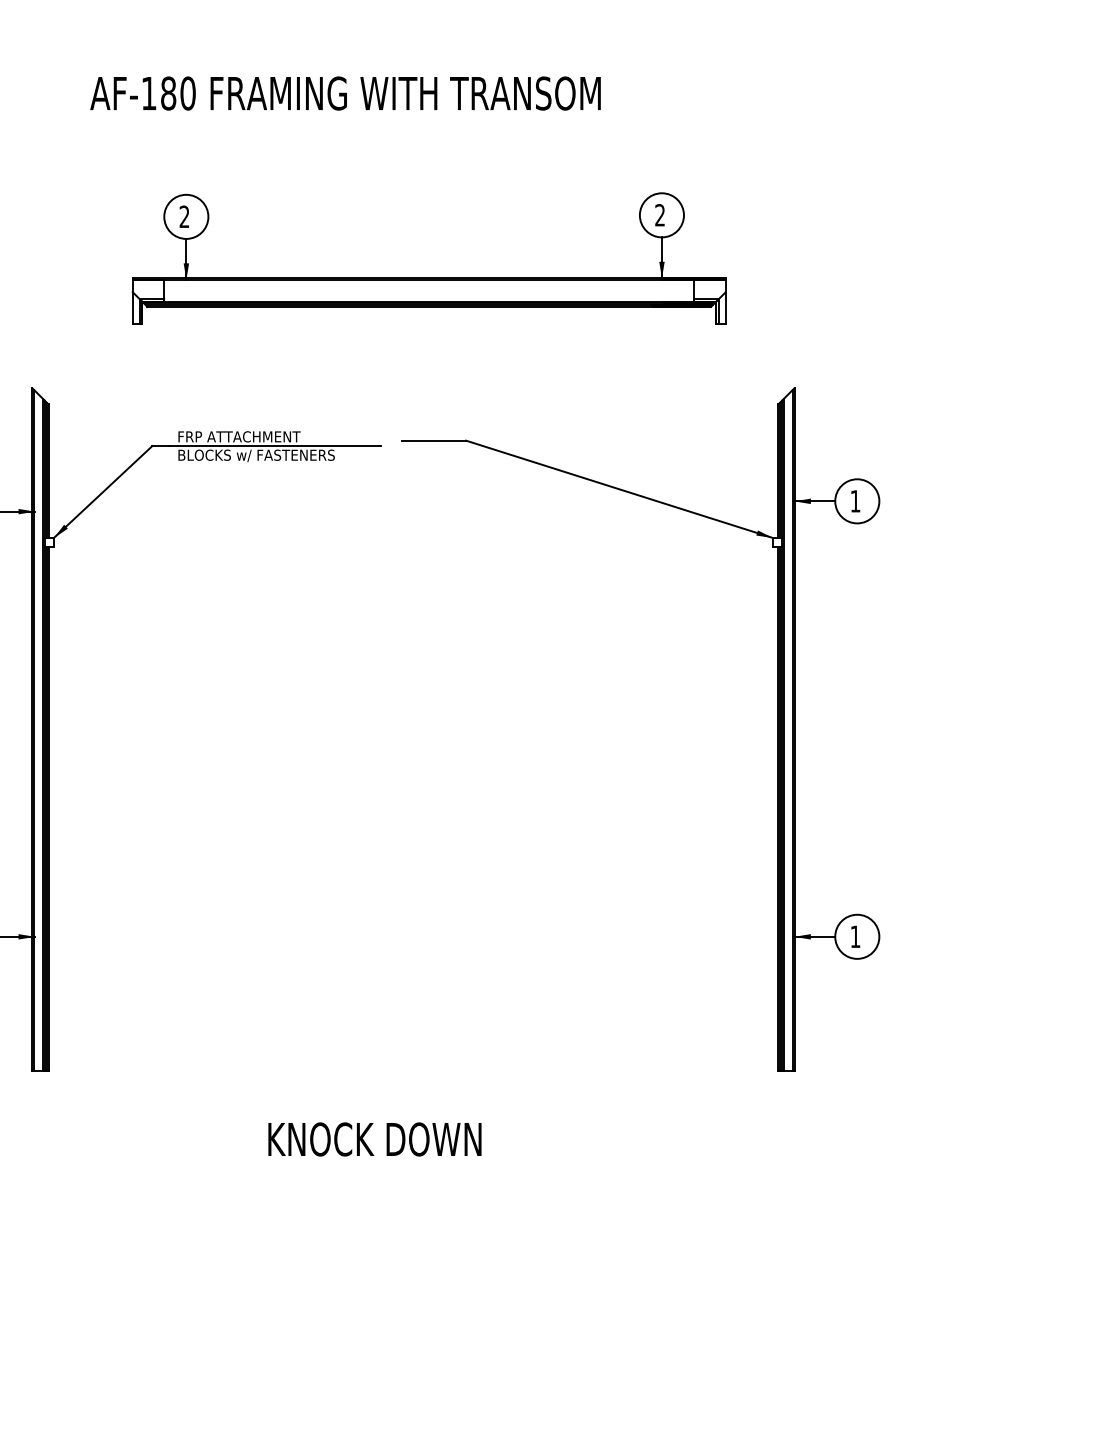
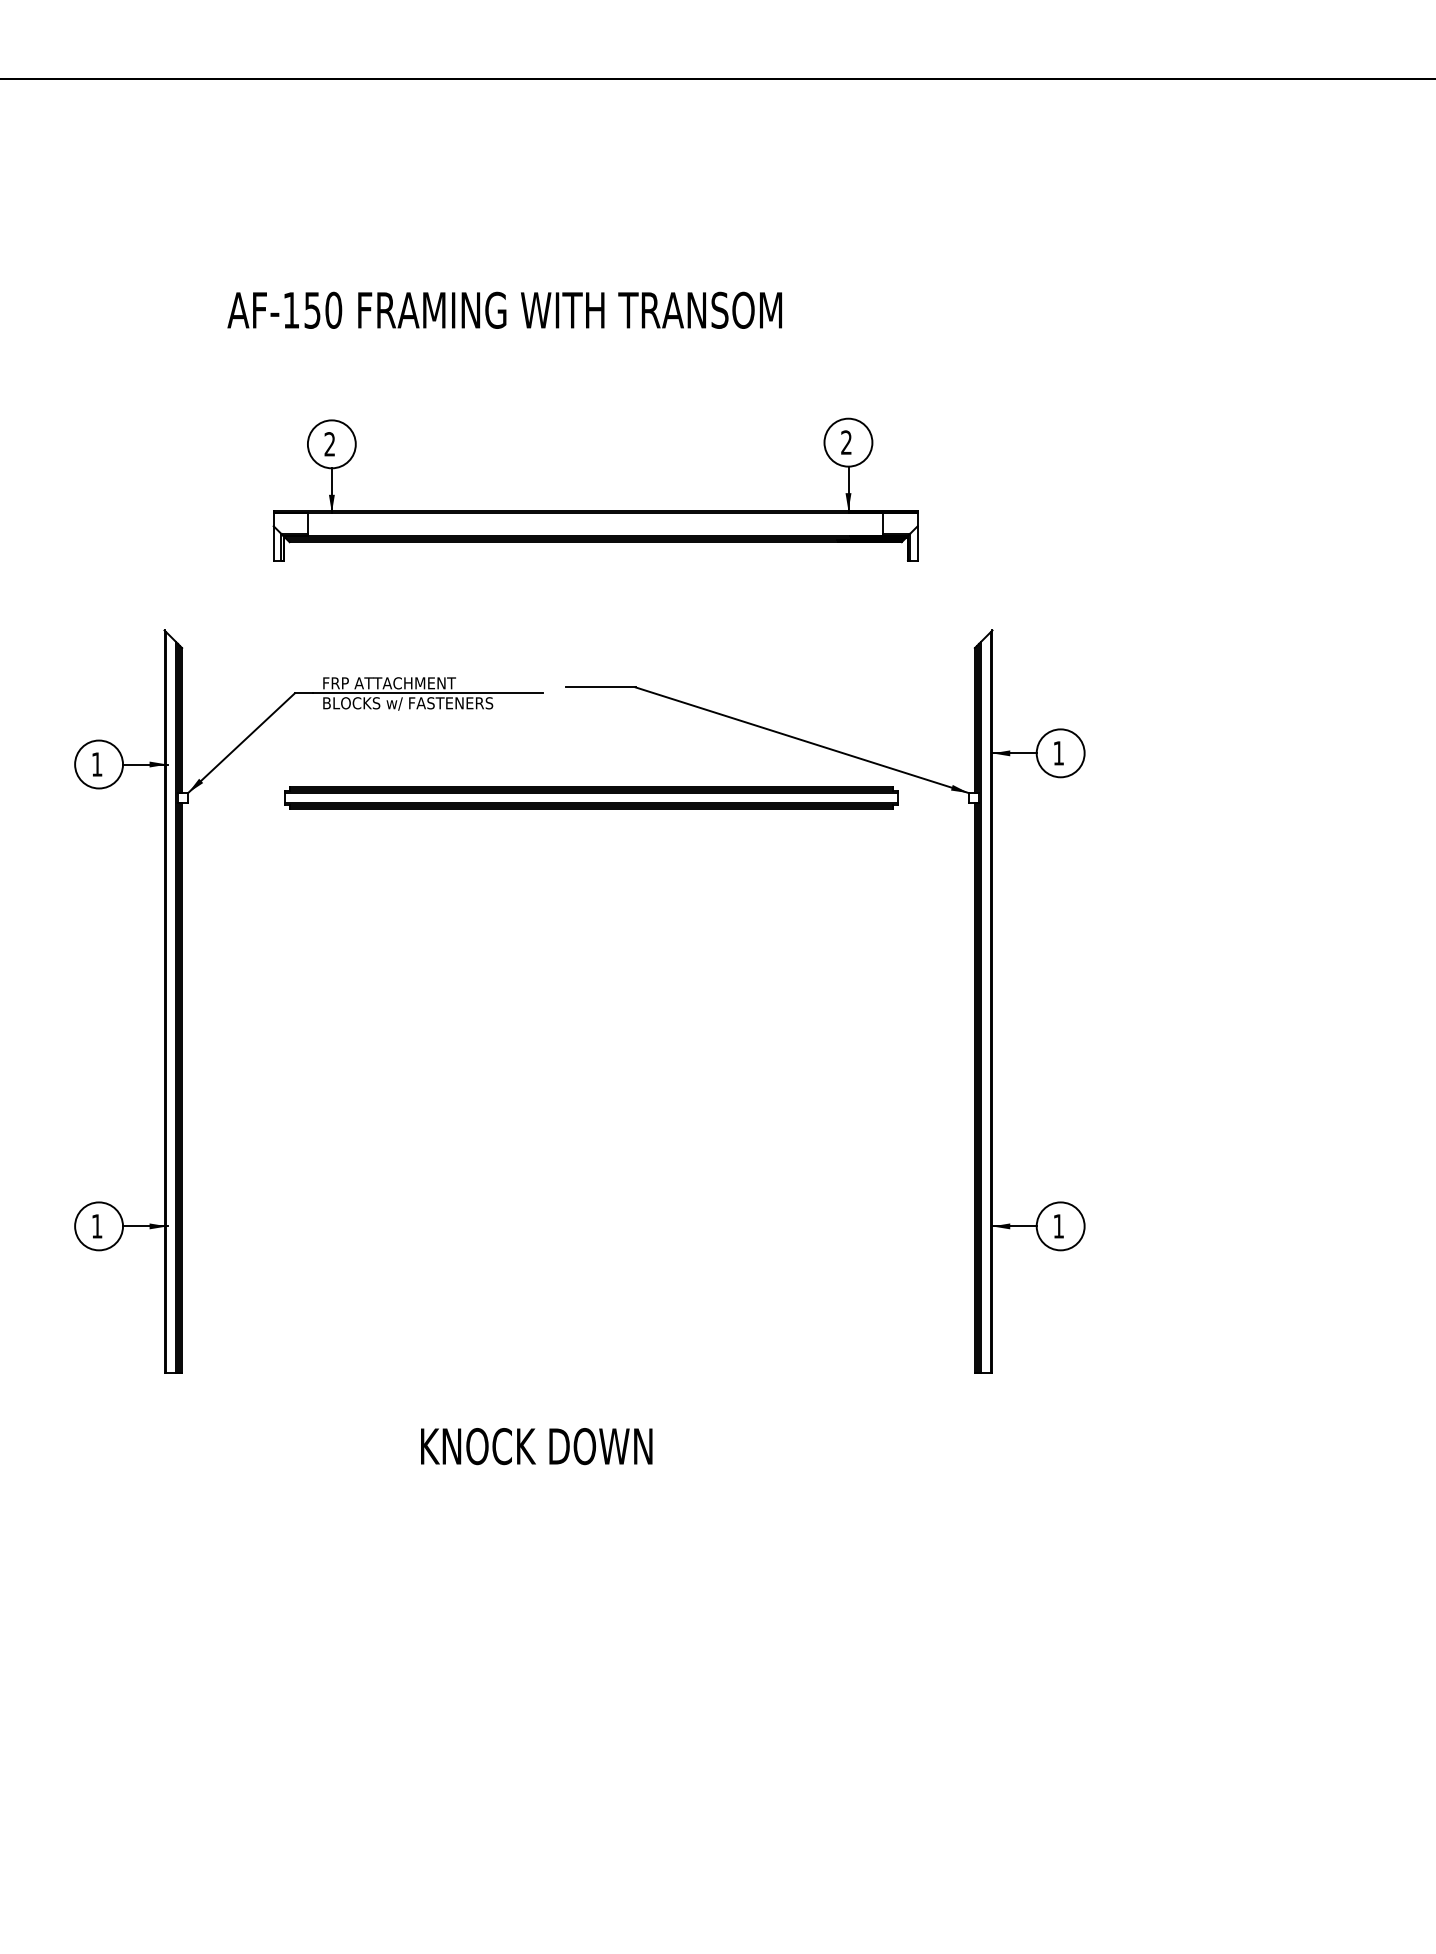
text: (168, 92) -> (312, 309), AF-180 -> AF-150
part: (425, 541) -> (591, 797), added

